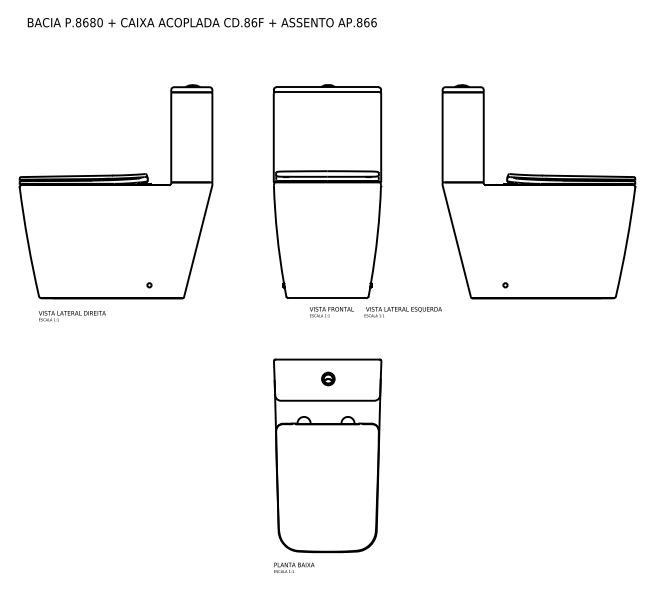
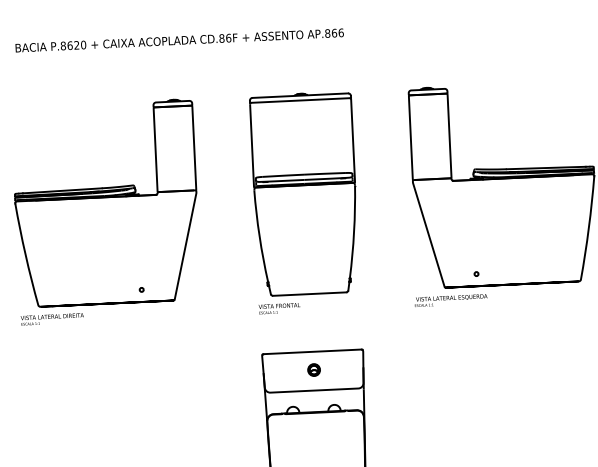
text: (92, 22) -> (76, 45), P.8680 -> P.8620
text: (331, 312) -> (279, 309), moved
text: (402, 312) -> (450, 300), moved
text: (72, 316) -> (52, 319), moved

